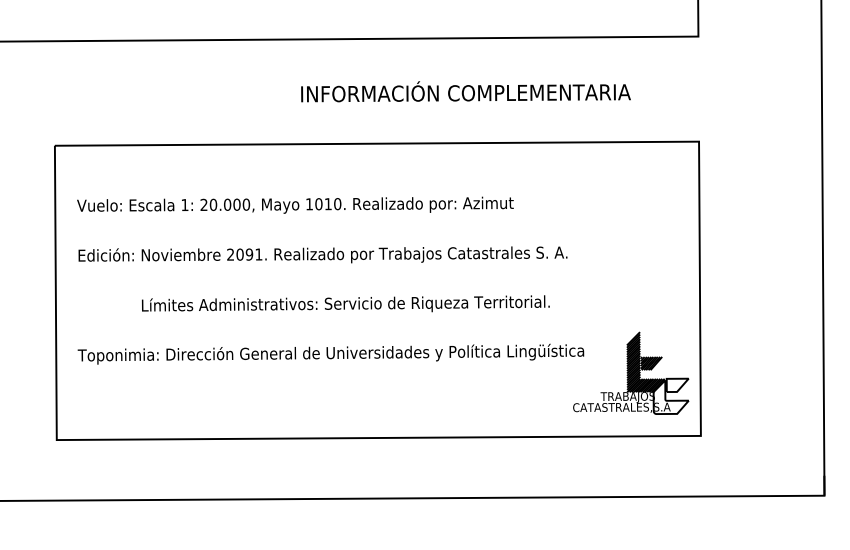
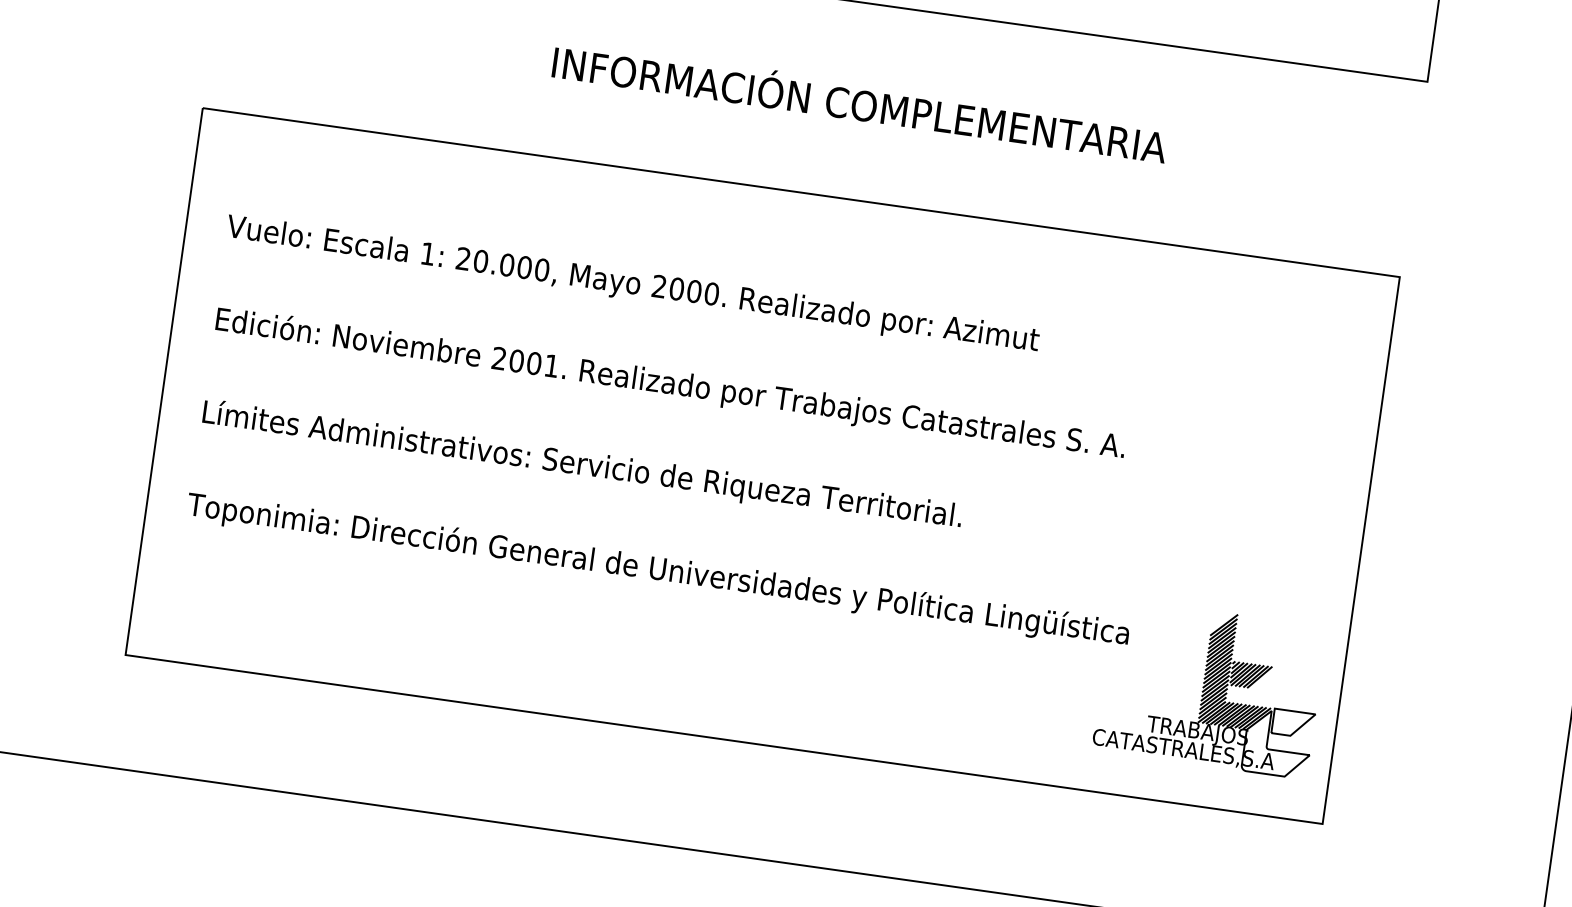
text: (465, 91) -> (859, 102), moved
text: (318, 204) -> (676, 289), 1010. -> 2000.
text: (248, 254) -> (532, 363), 2091. -> 2001.
text: (345, 303) -> (582, 463), moved

